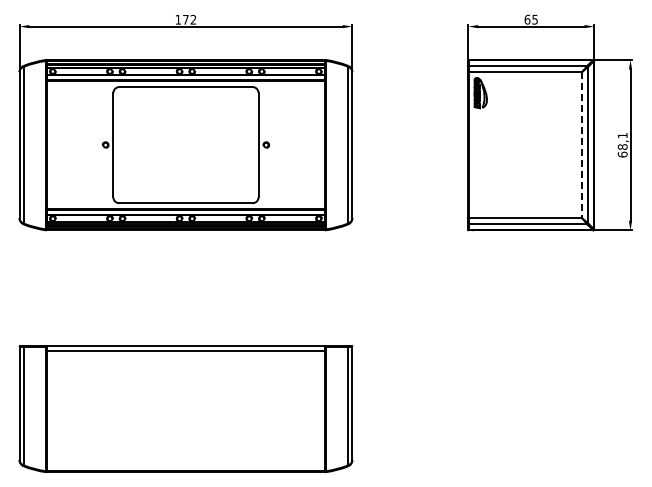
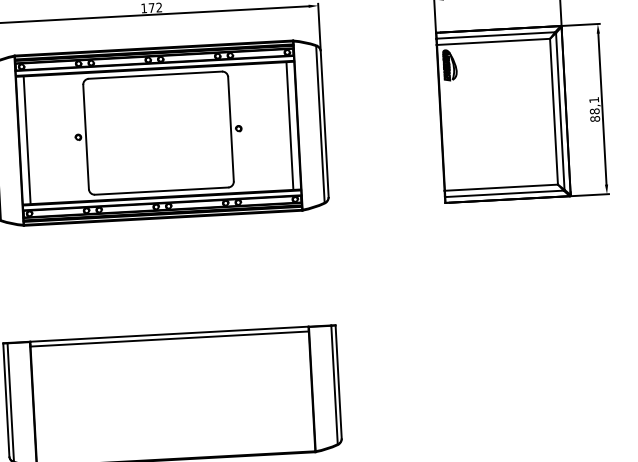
line: (54, 145) -> (27, 140), added
line: (317, 145) -> (289, 126), added
line: (582, 145) -> (554, 112), dashed -> solid
text: (622, 154) -> (594, 118), 68,1 -> 88,1

